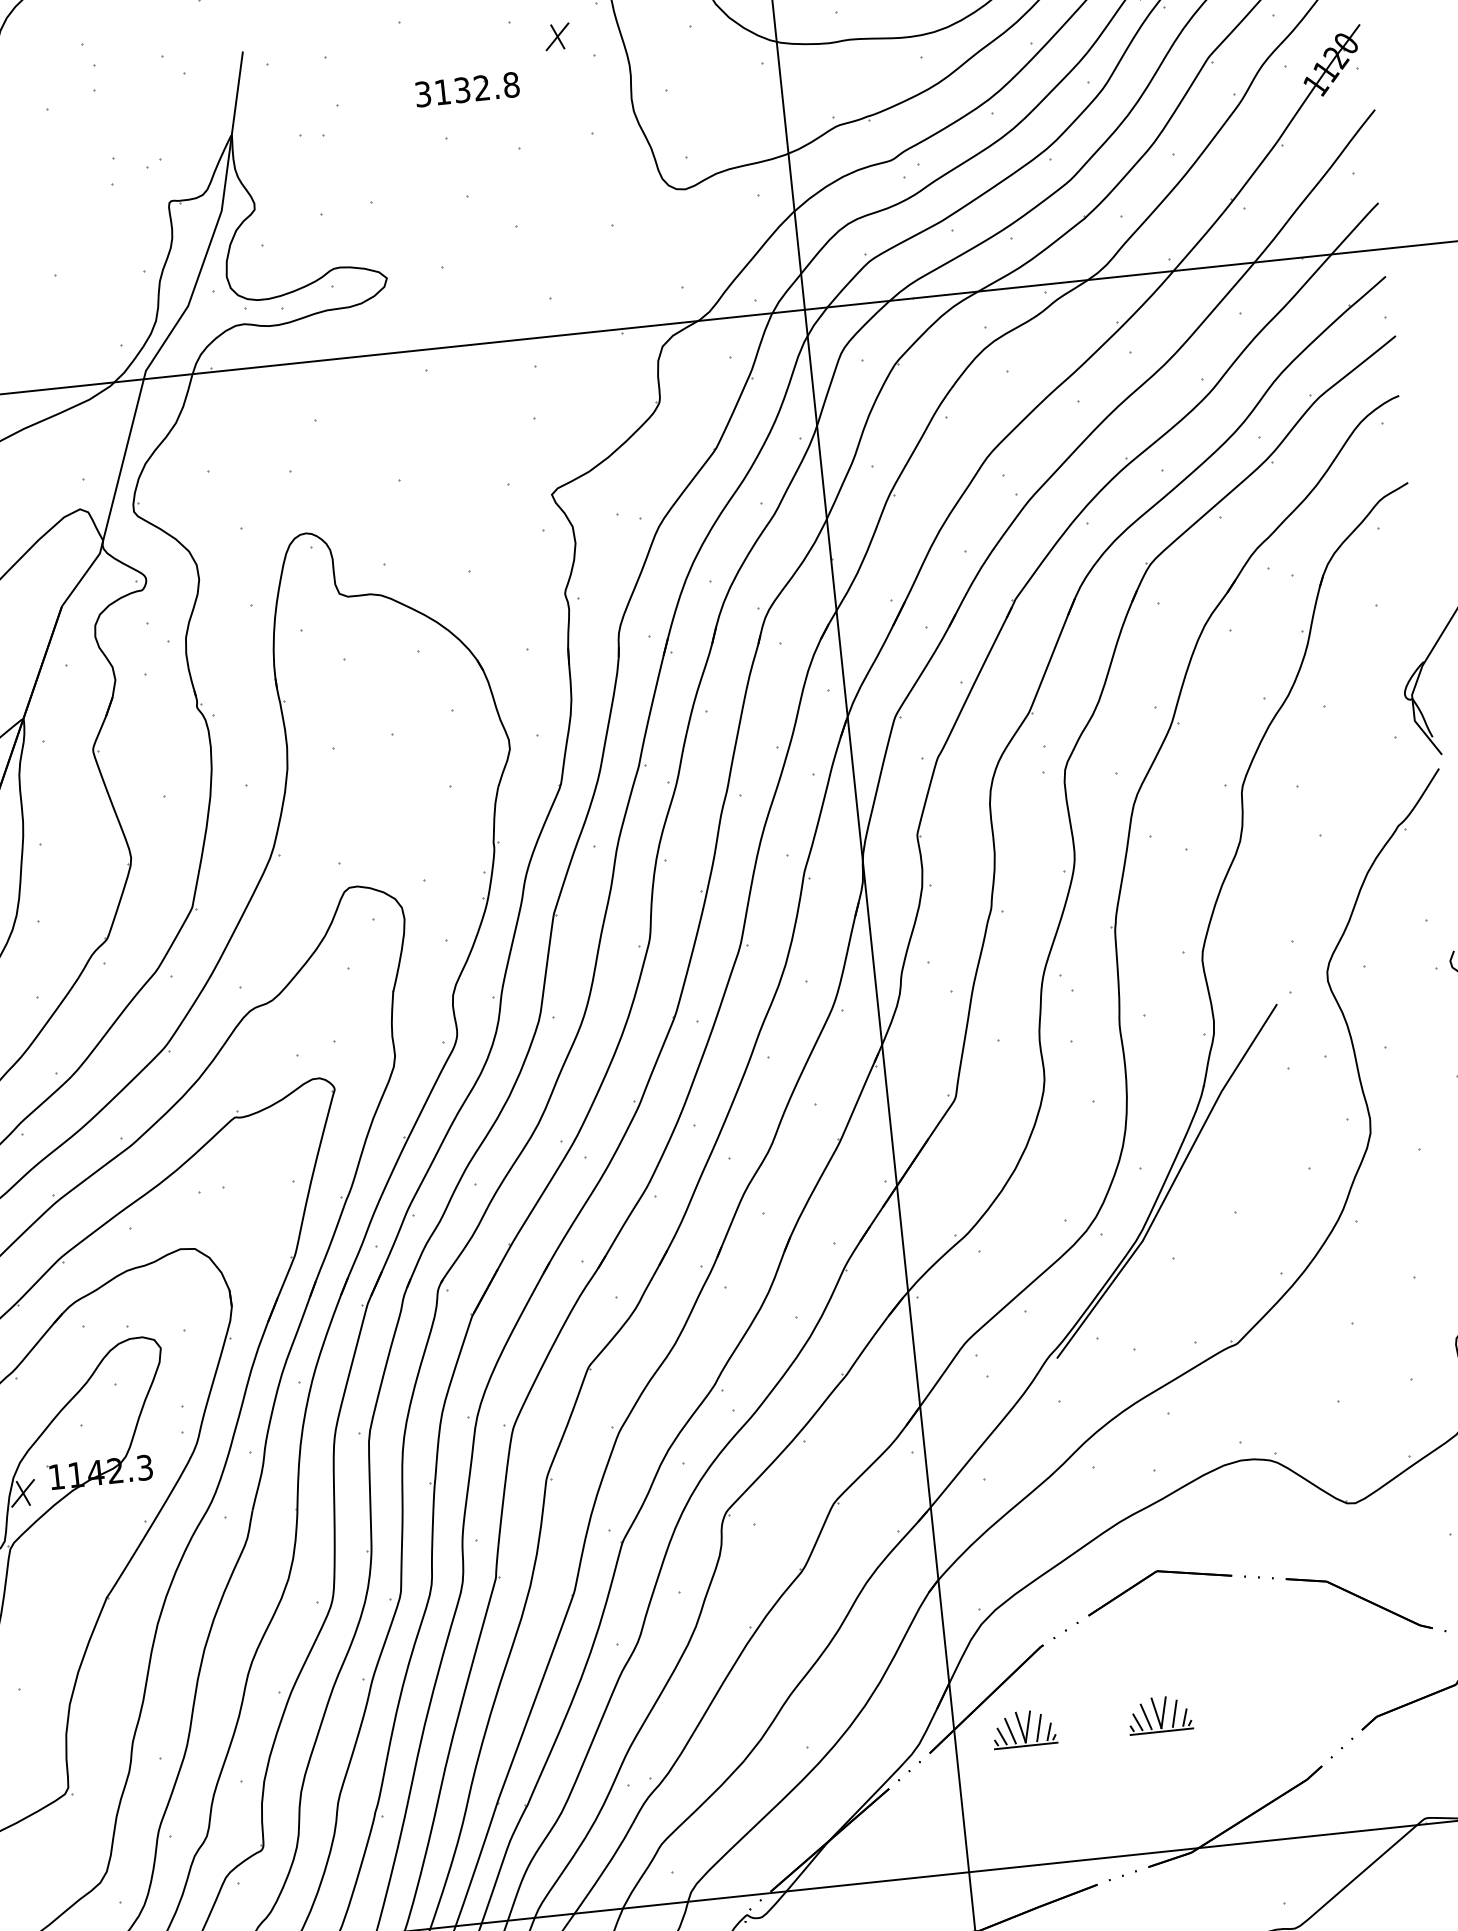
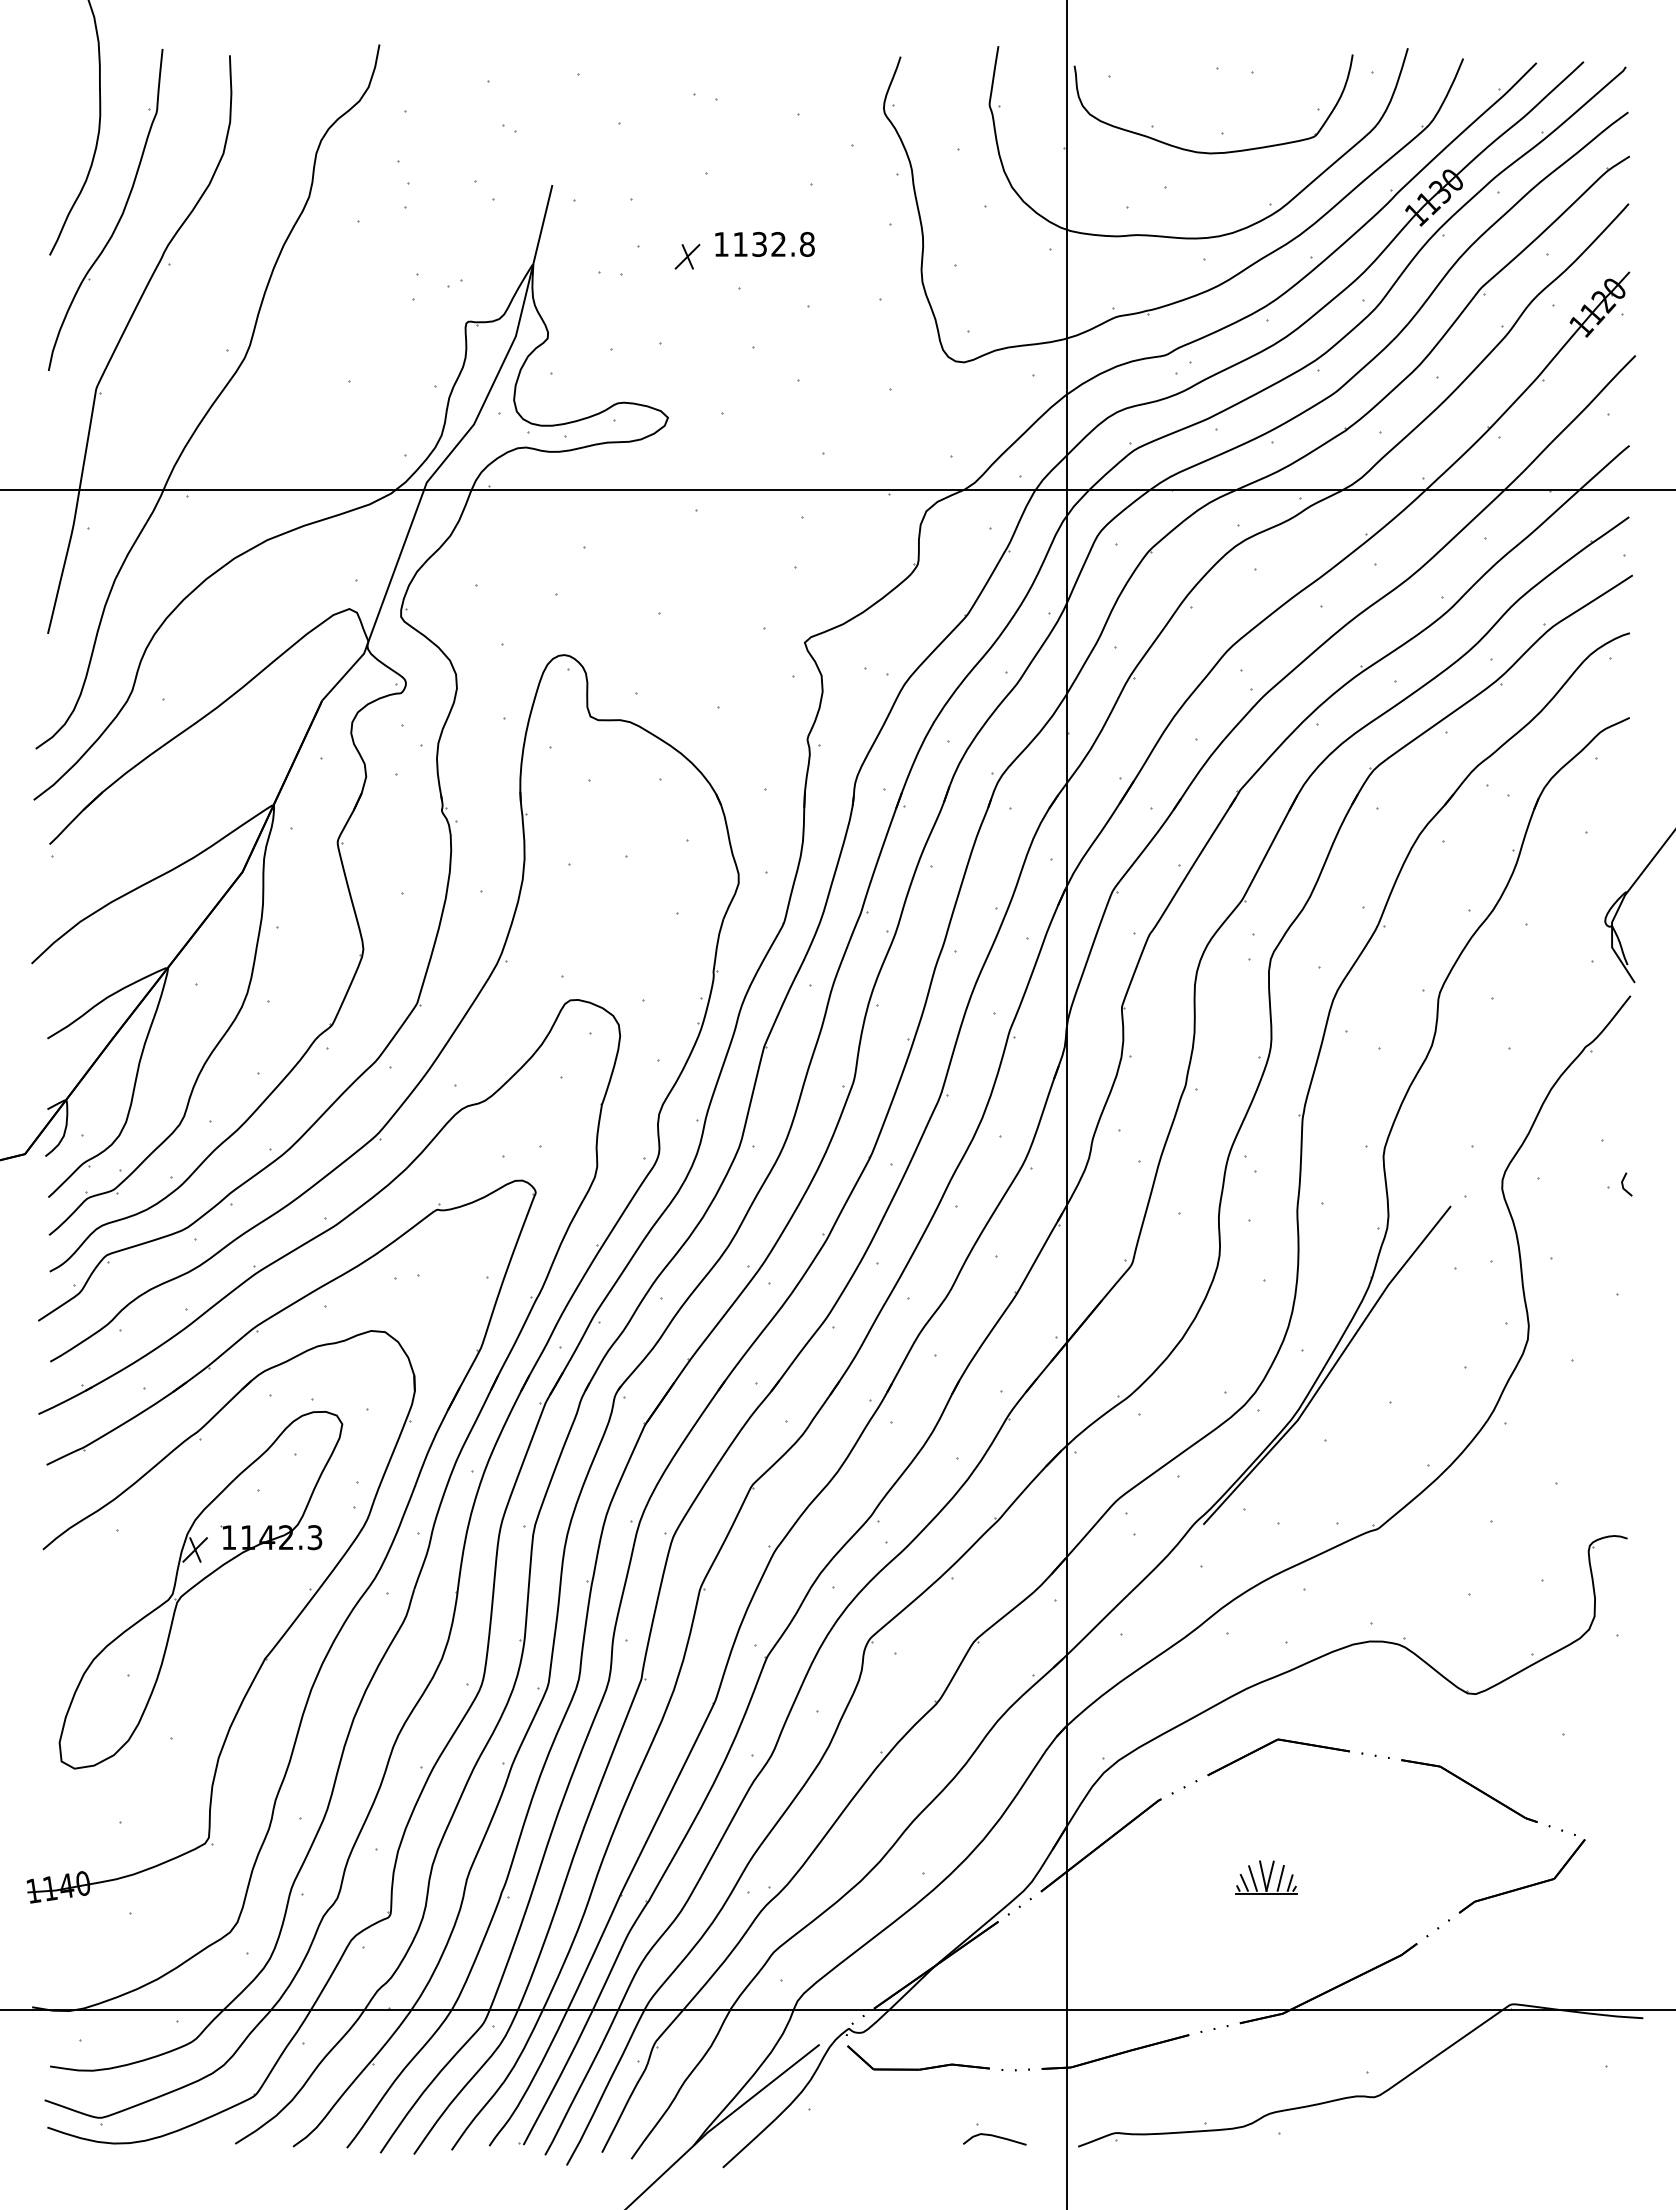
part: (557, 36) -> (687, 256), moved
text: (423, 93) -> (721, 243), 3132.8 -> 1132.8
part: (1024, 1728) -> (1134, 1877), removed

